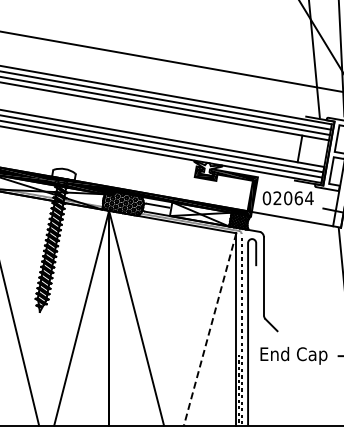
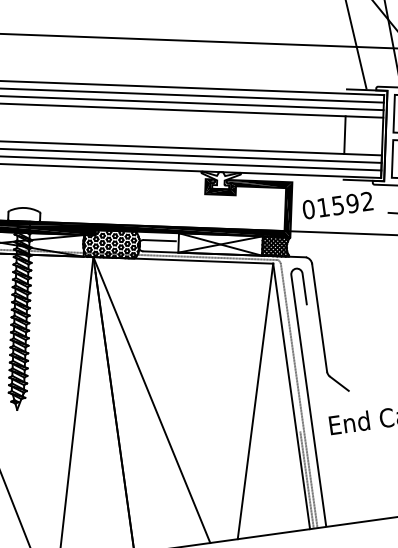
text: (293, 198) -> (345, 204), 02064 -> 01592
line: (210, 329) -> (256, 401), dashed -> solid

